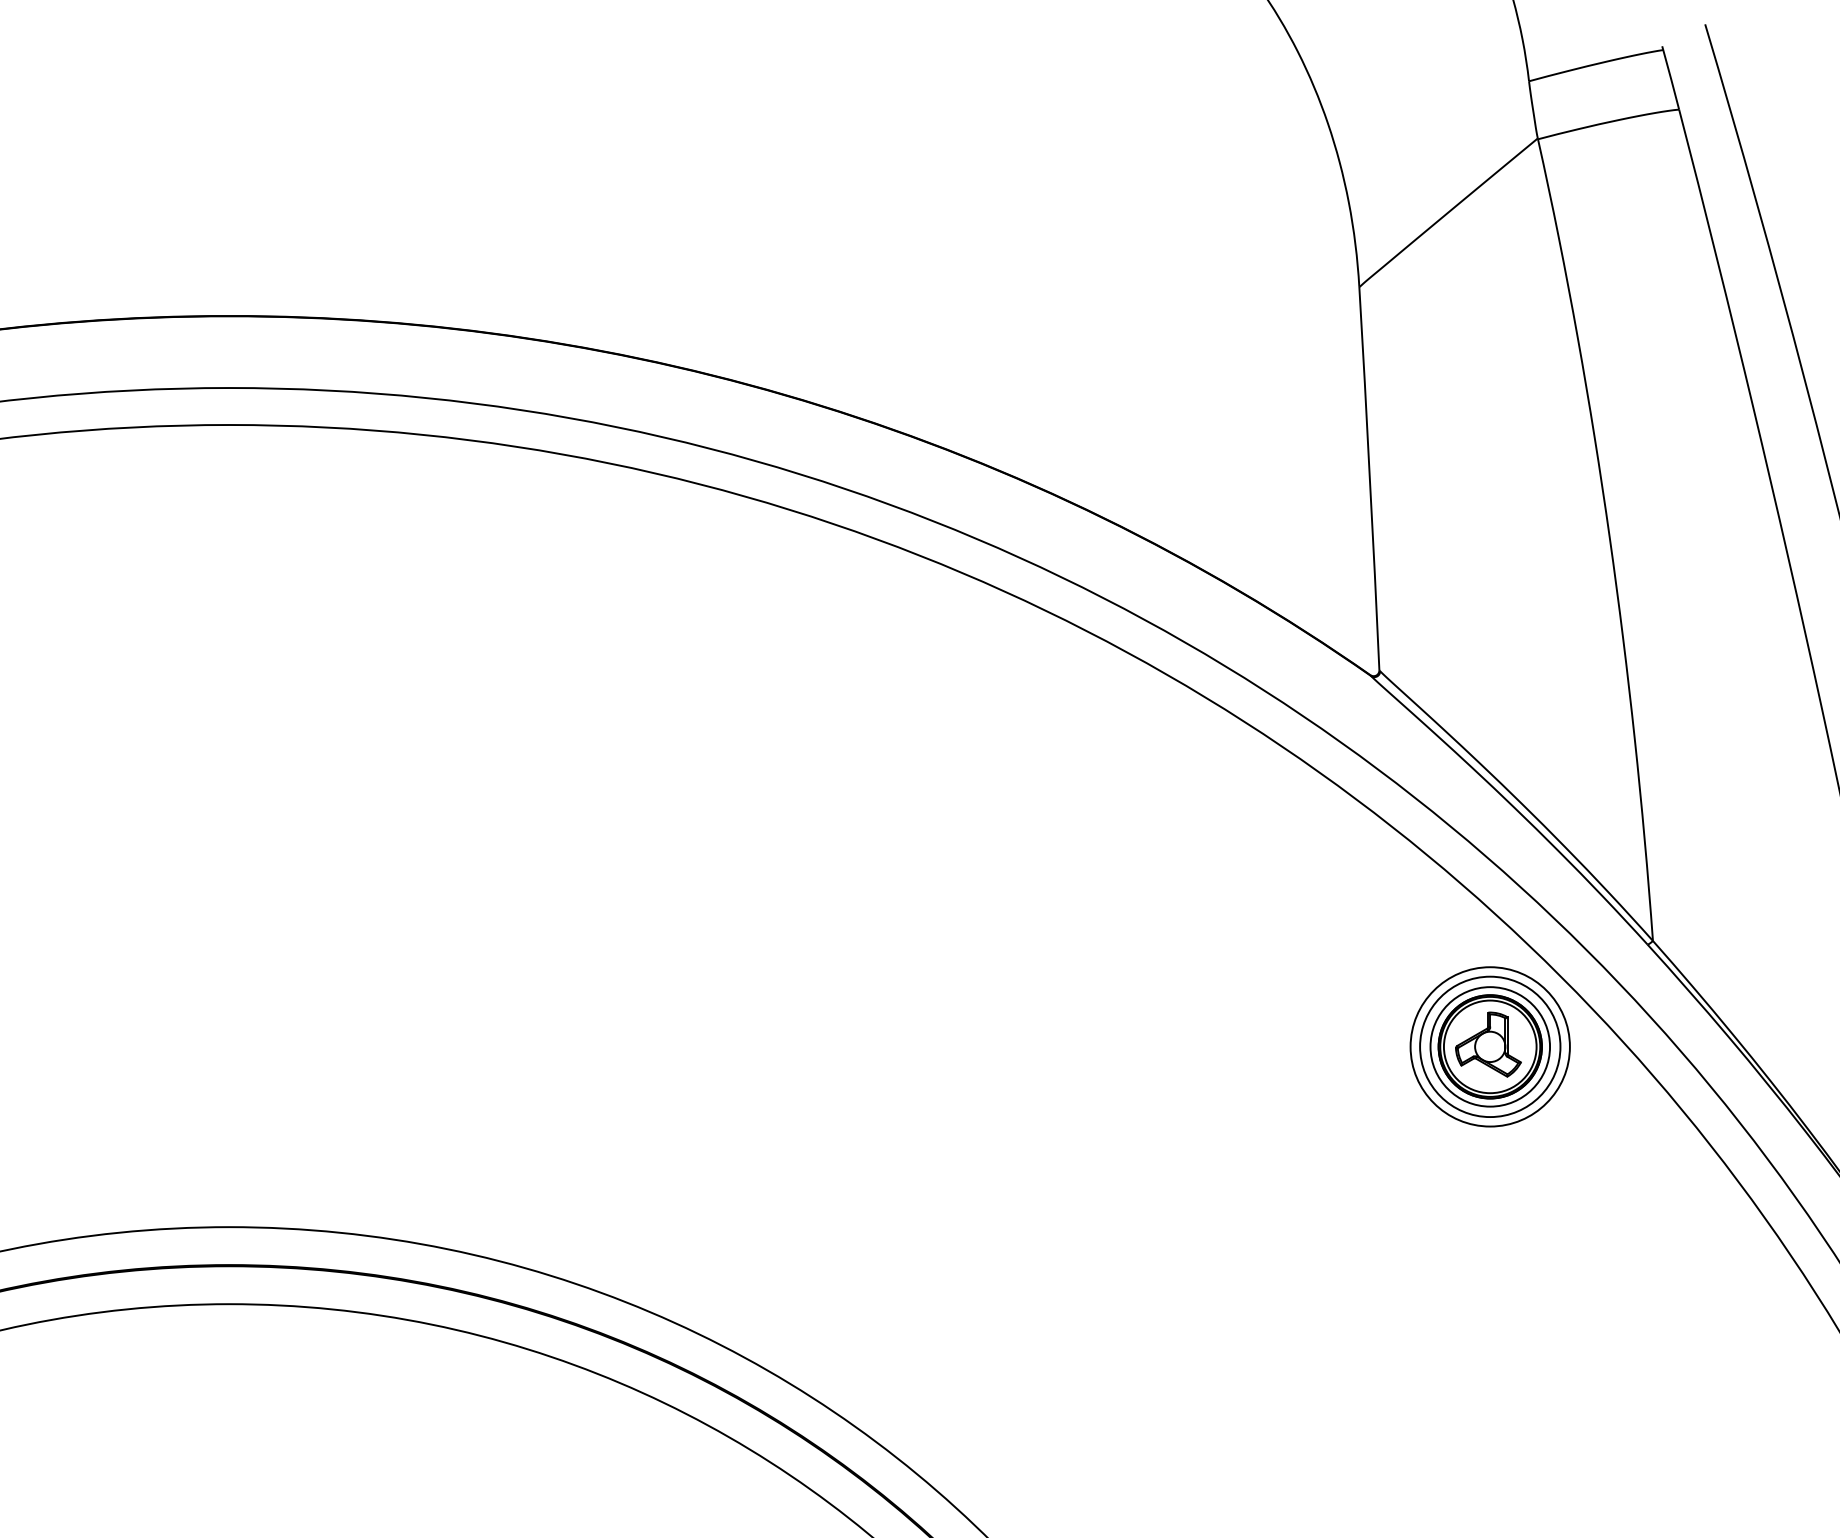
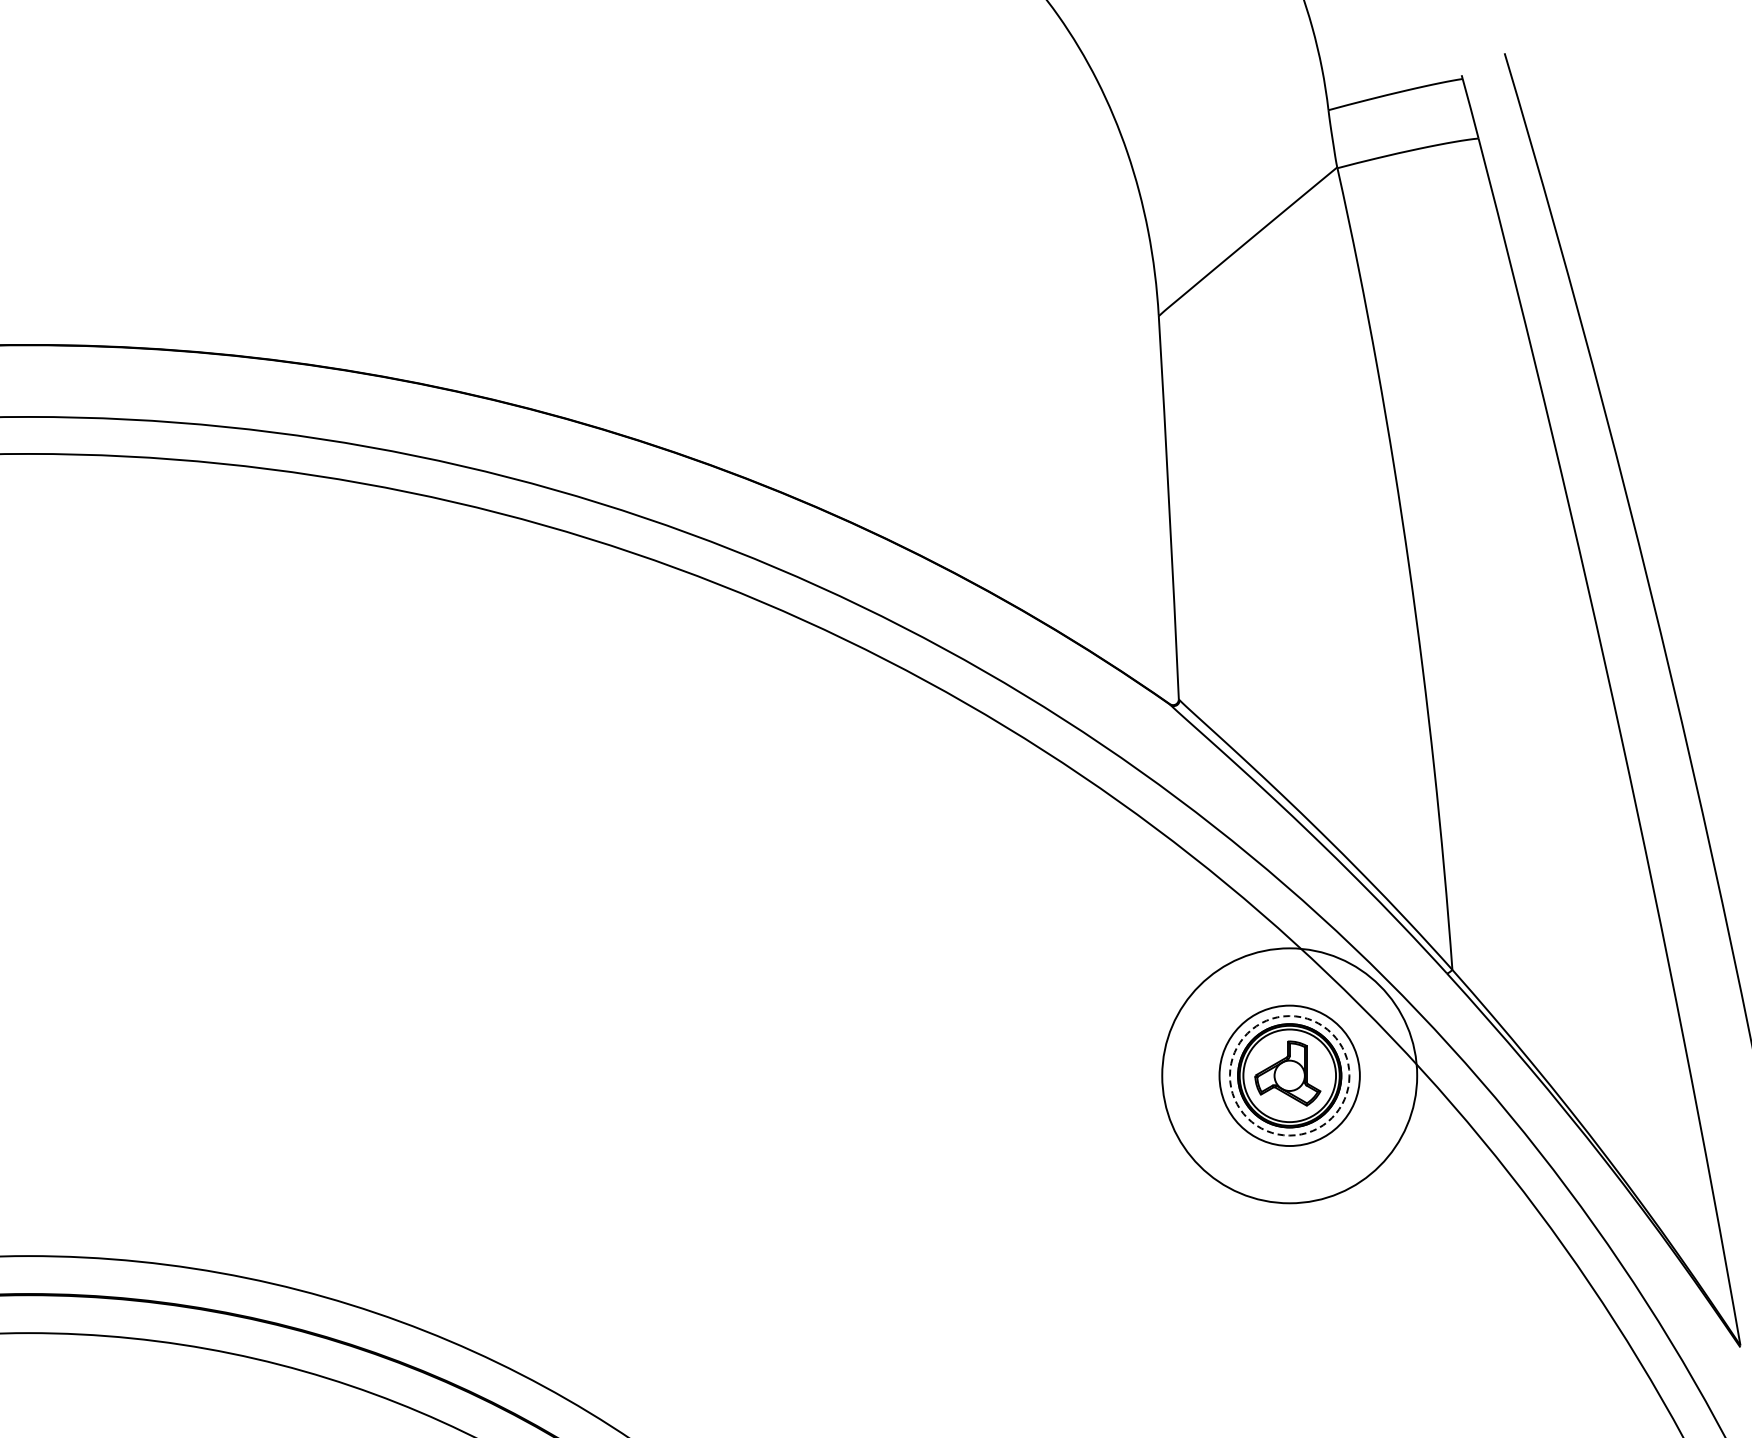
circle: (1489, 1046) -> (1288, 1075), size x1.6
circle: (1490, 1046) -> (1289, 1075), solid -> dashed

